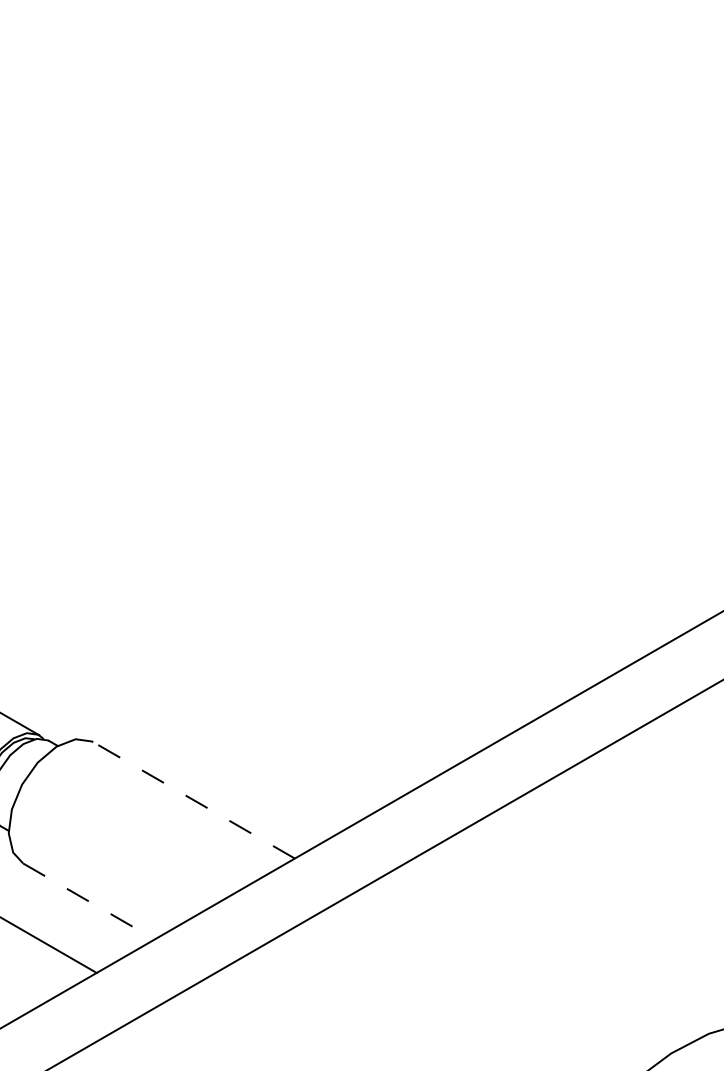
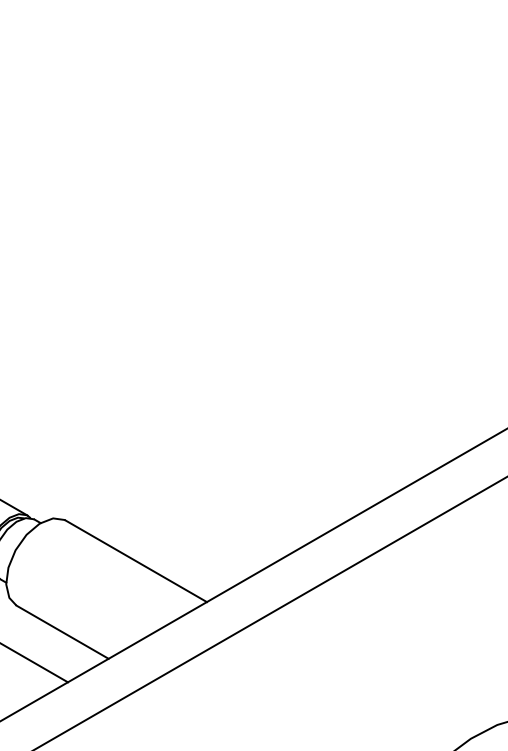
line: (194, 800) -> (136, 561), dashed -> solid
line: (88, 901) -> (62, 632), dashed -> solid

